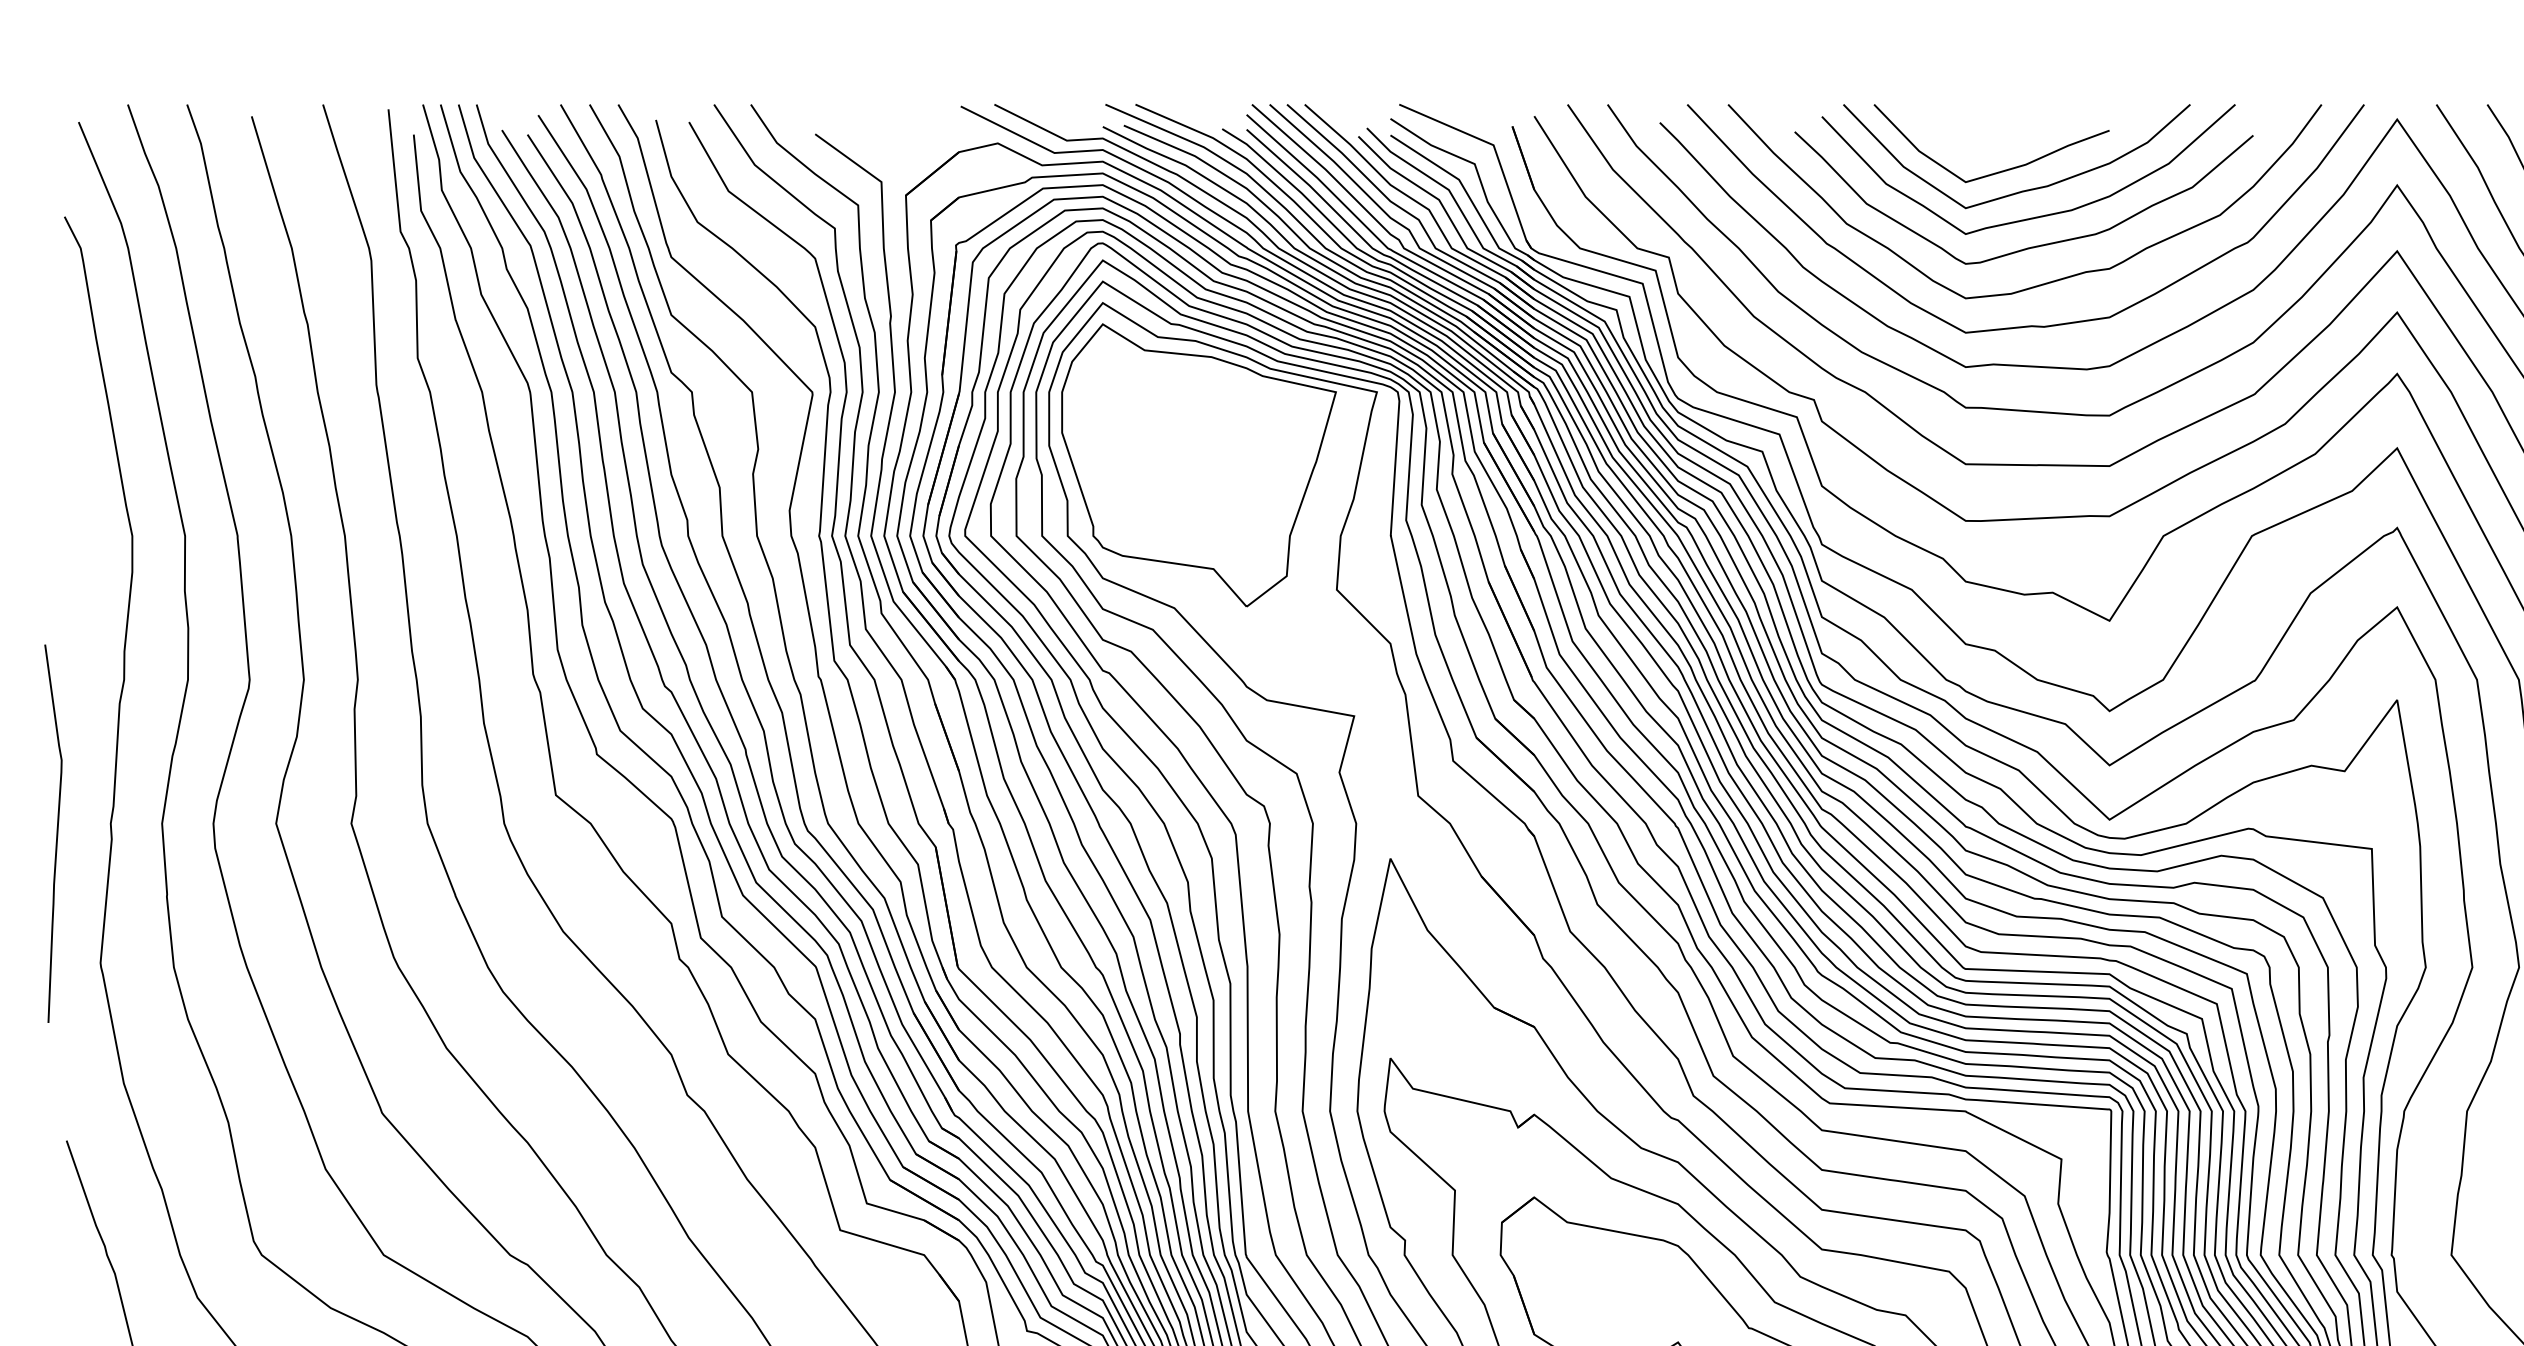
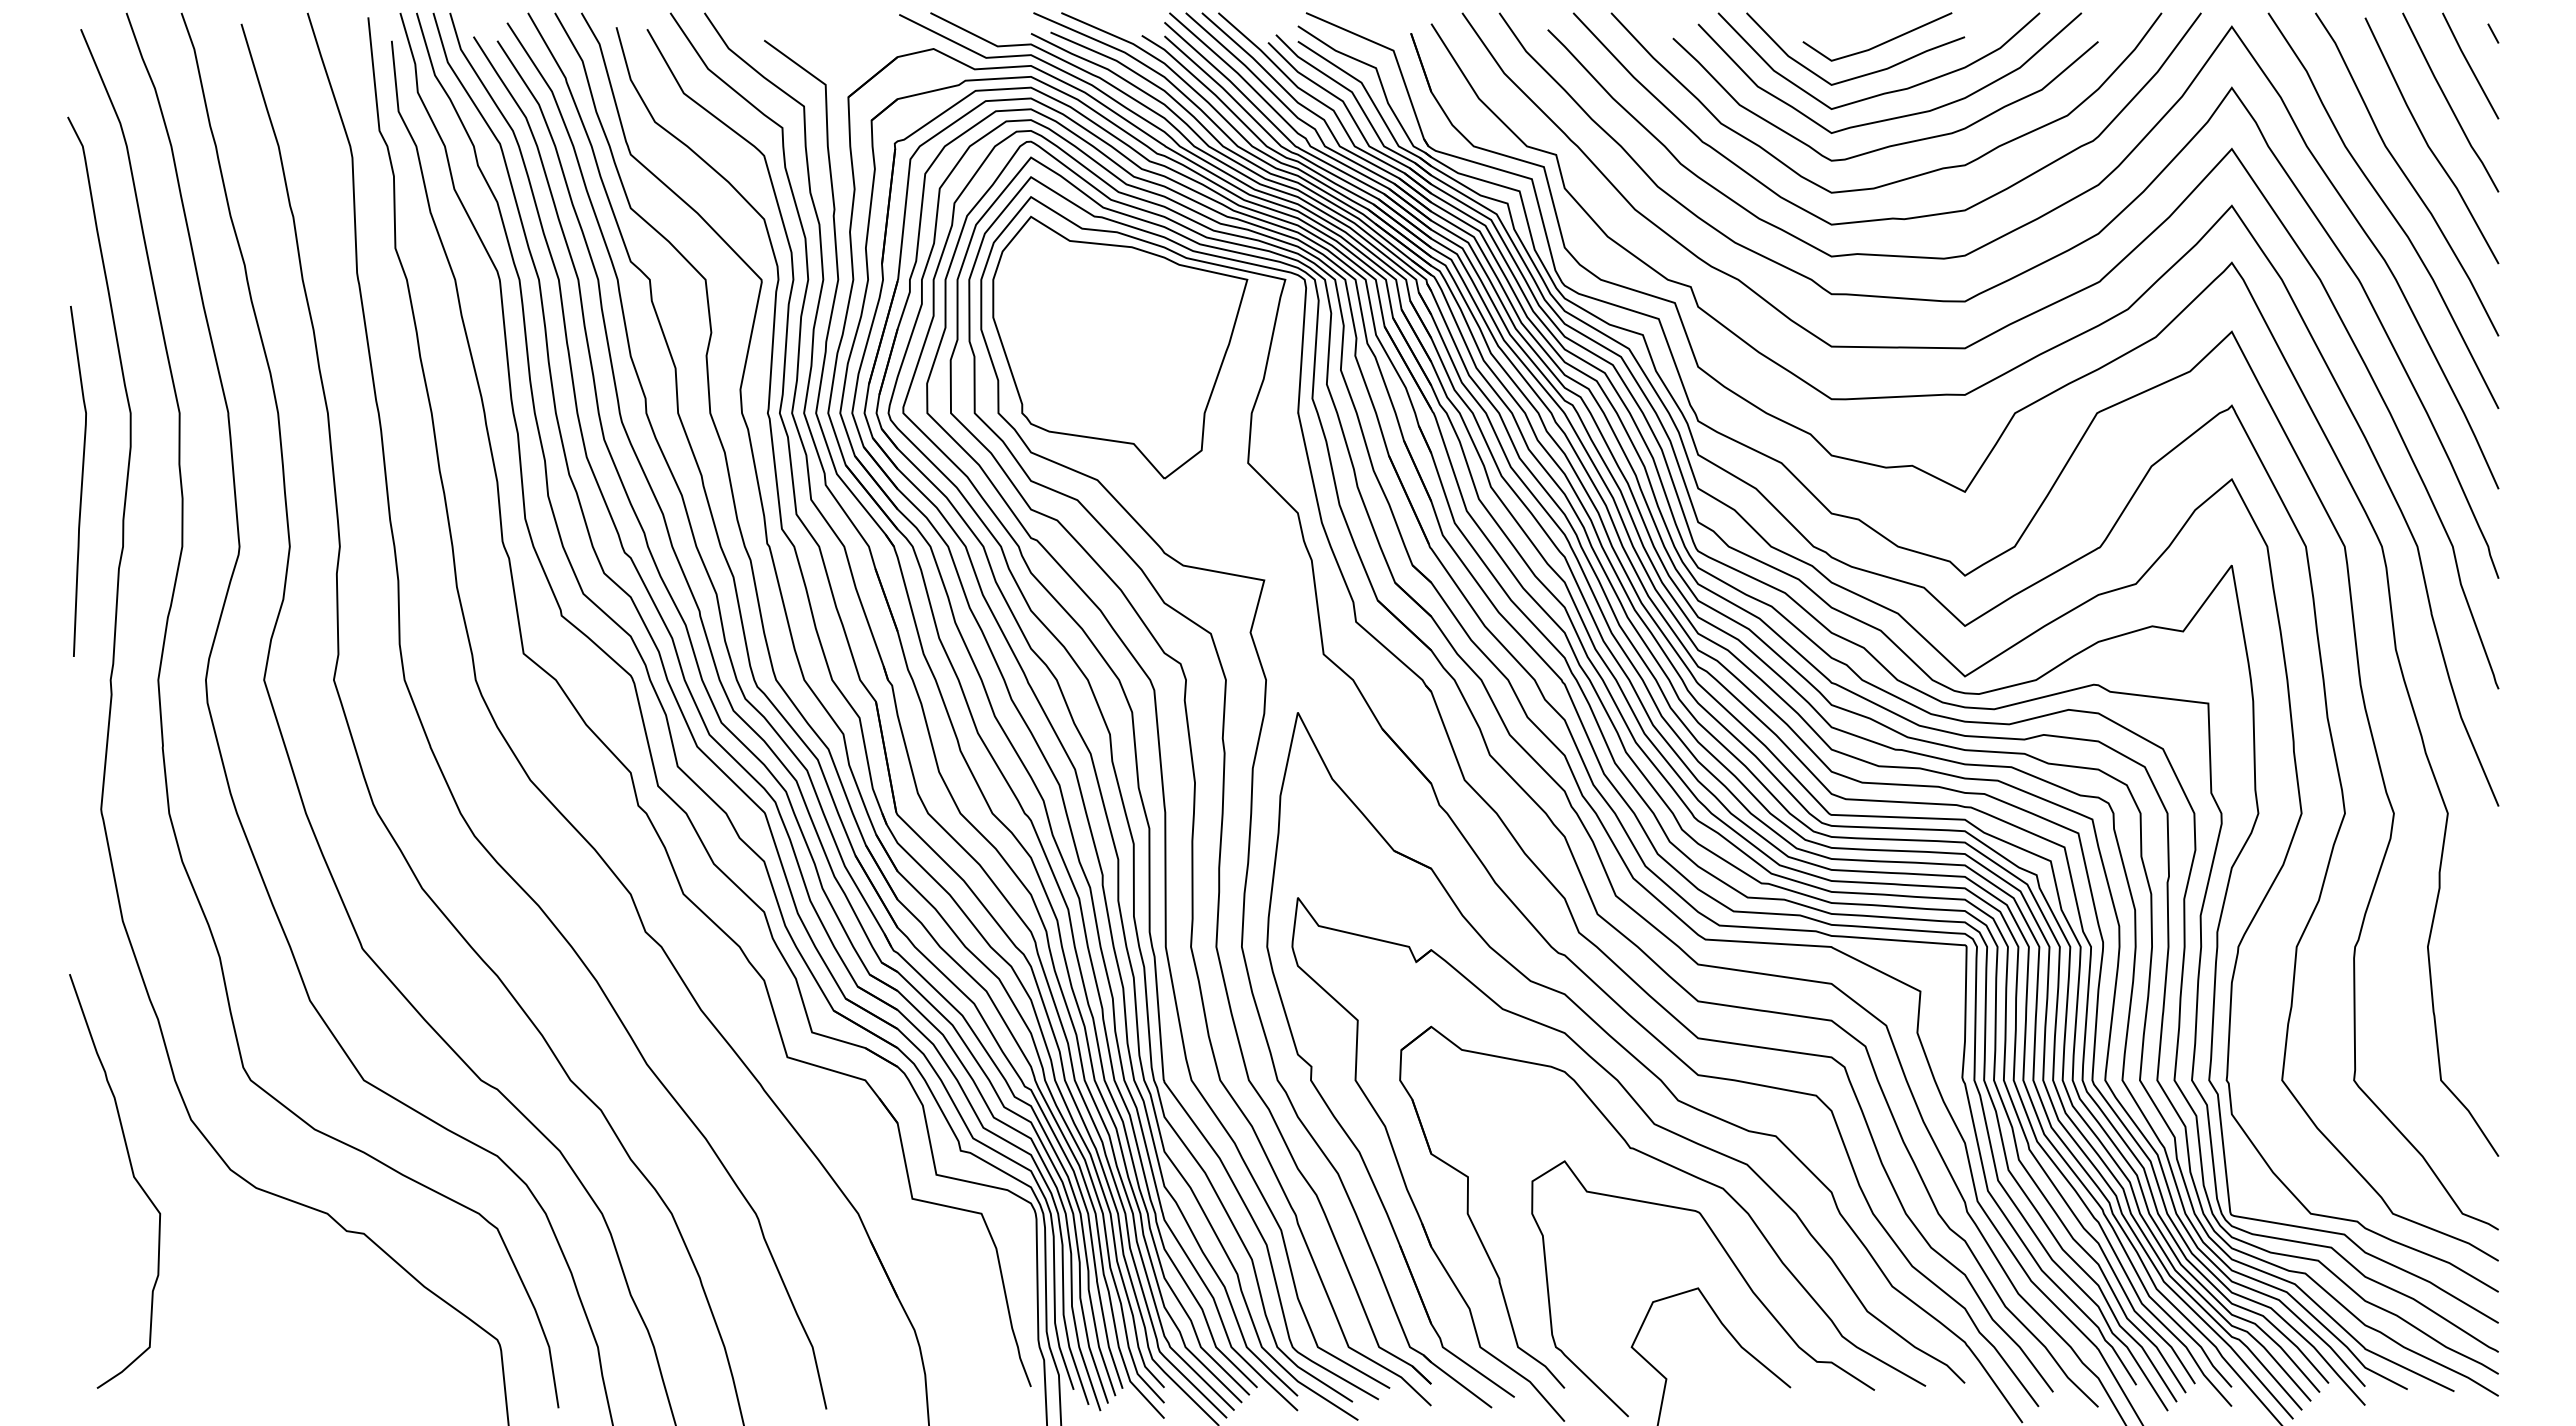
line: (2018, 137) -> (1880, 43), added
curve: (56, 833) -> (81, 481), moved

